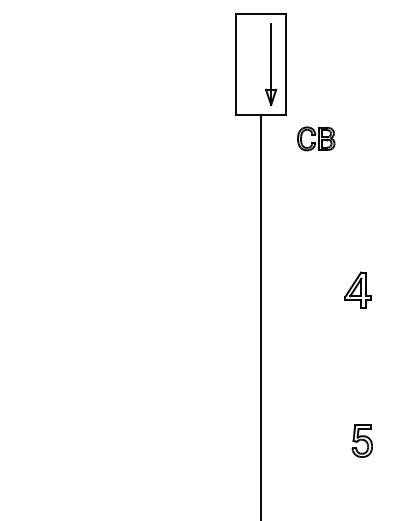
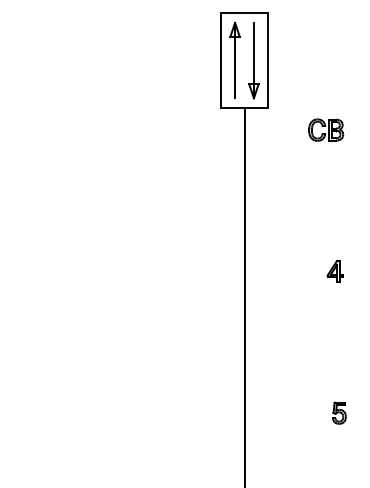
part: (250, 64) -> (234, 60), added
part: (316, 138) -> (326, 129), moved
part: (357, 289) -> (334, 271), size x0.62
part: (362, 441) -> (339, 413), size x0.71

